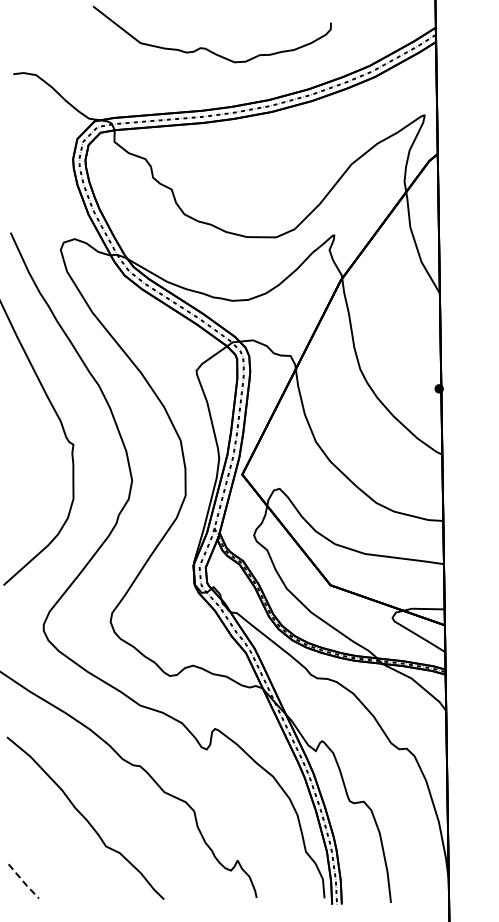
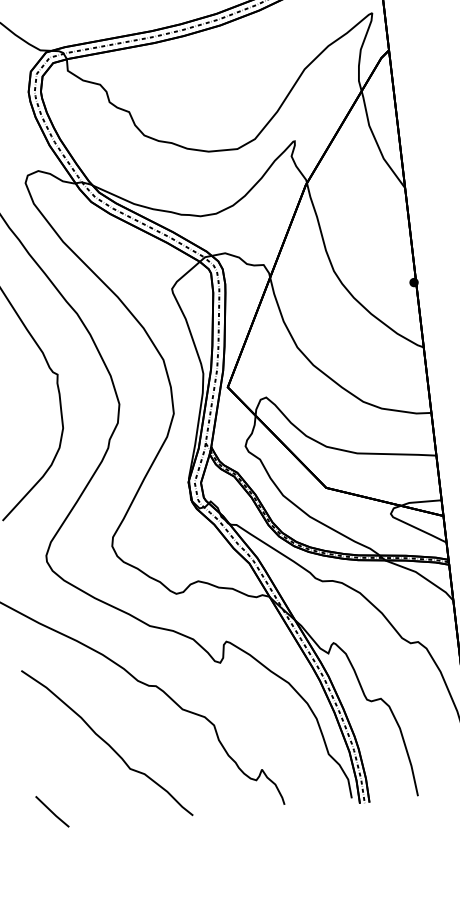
line: (23, 882) -> (52, 812), dashed -> solid

